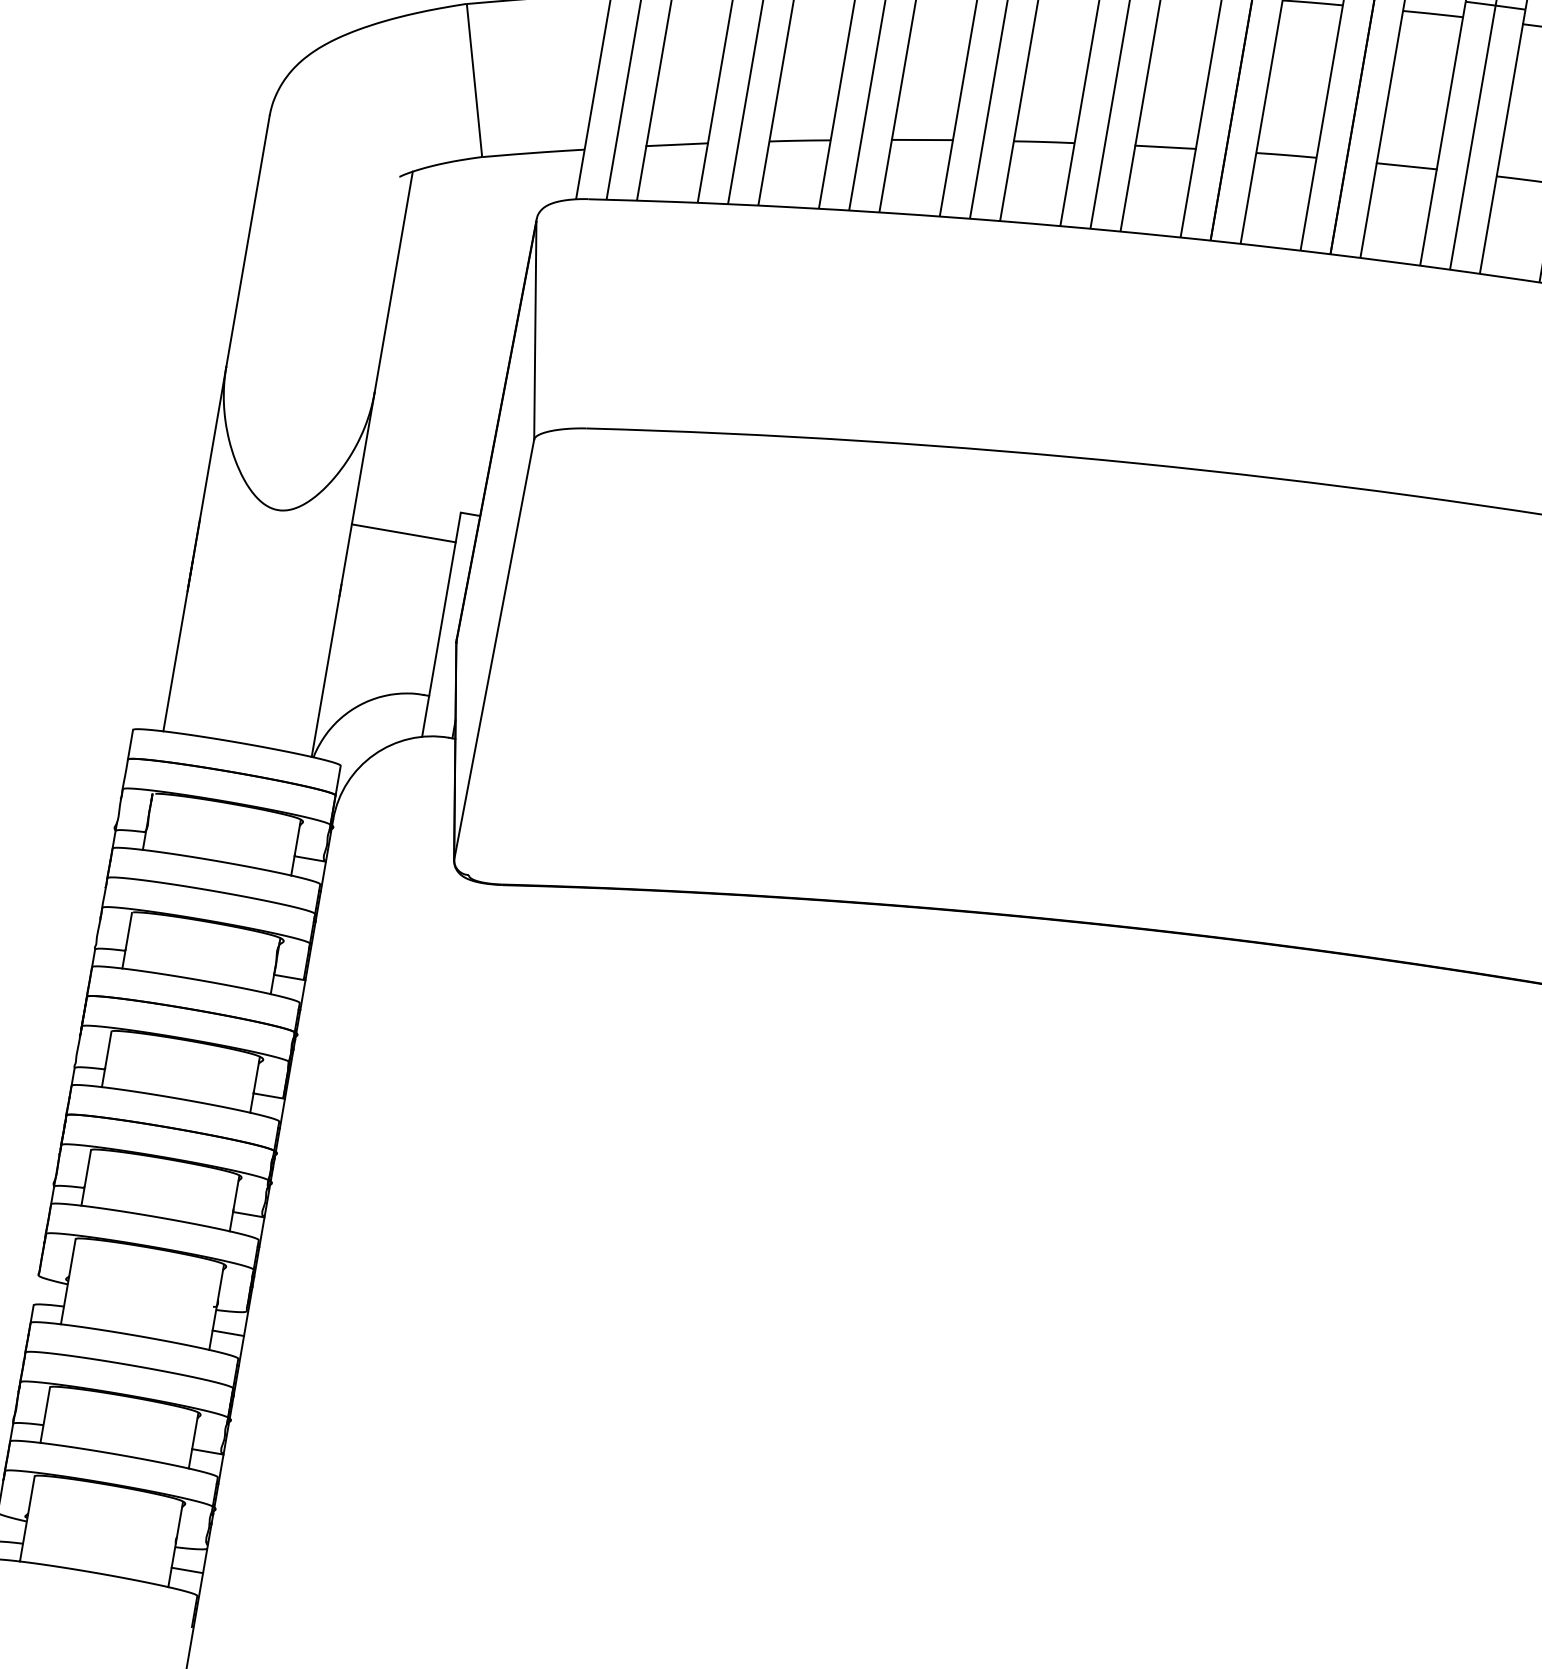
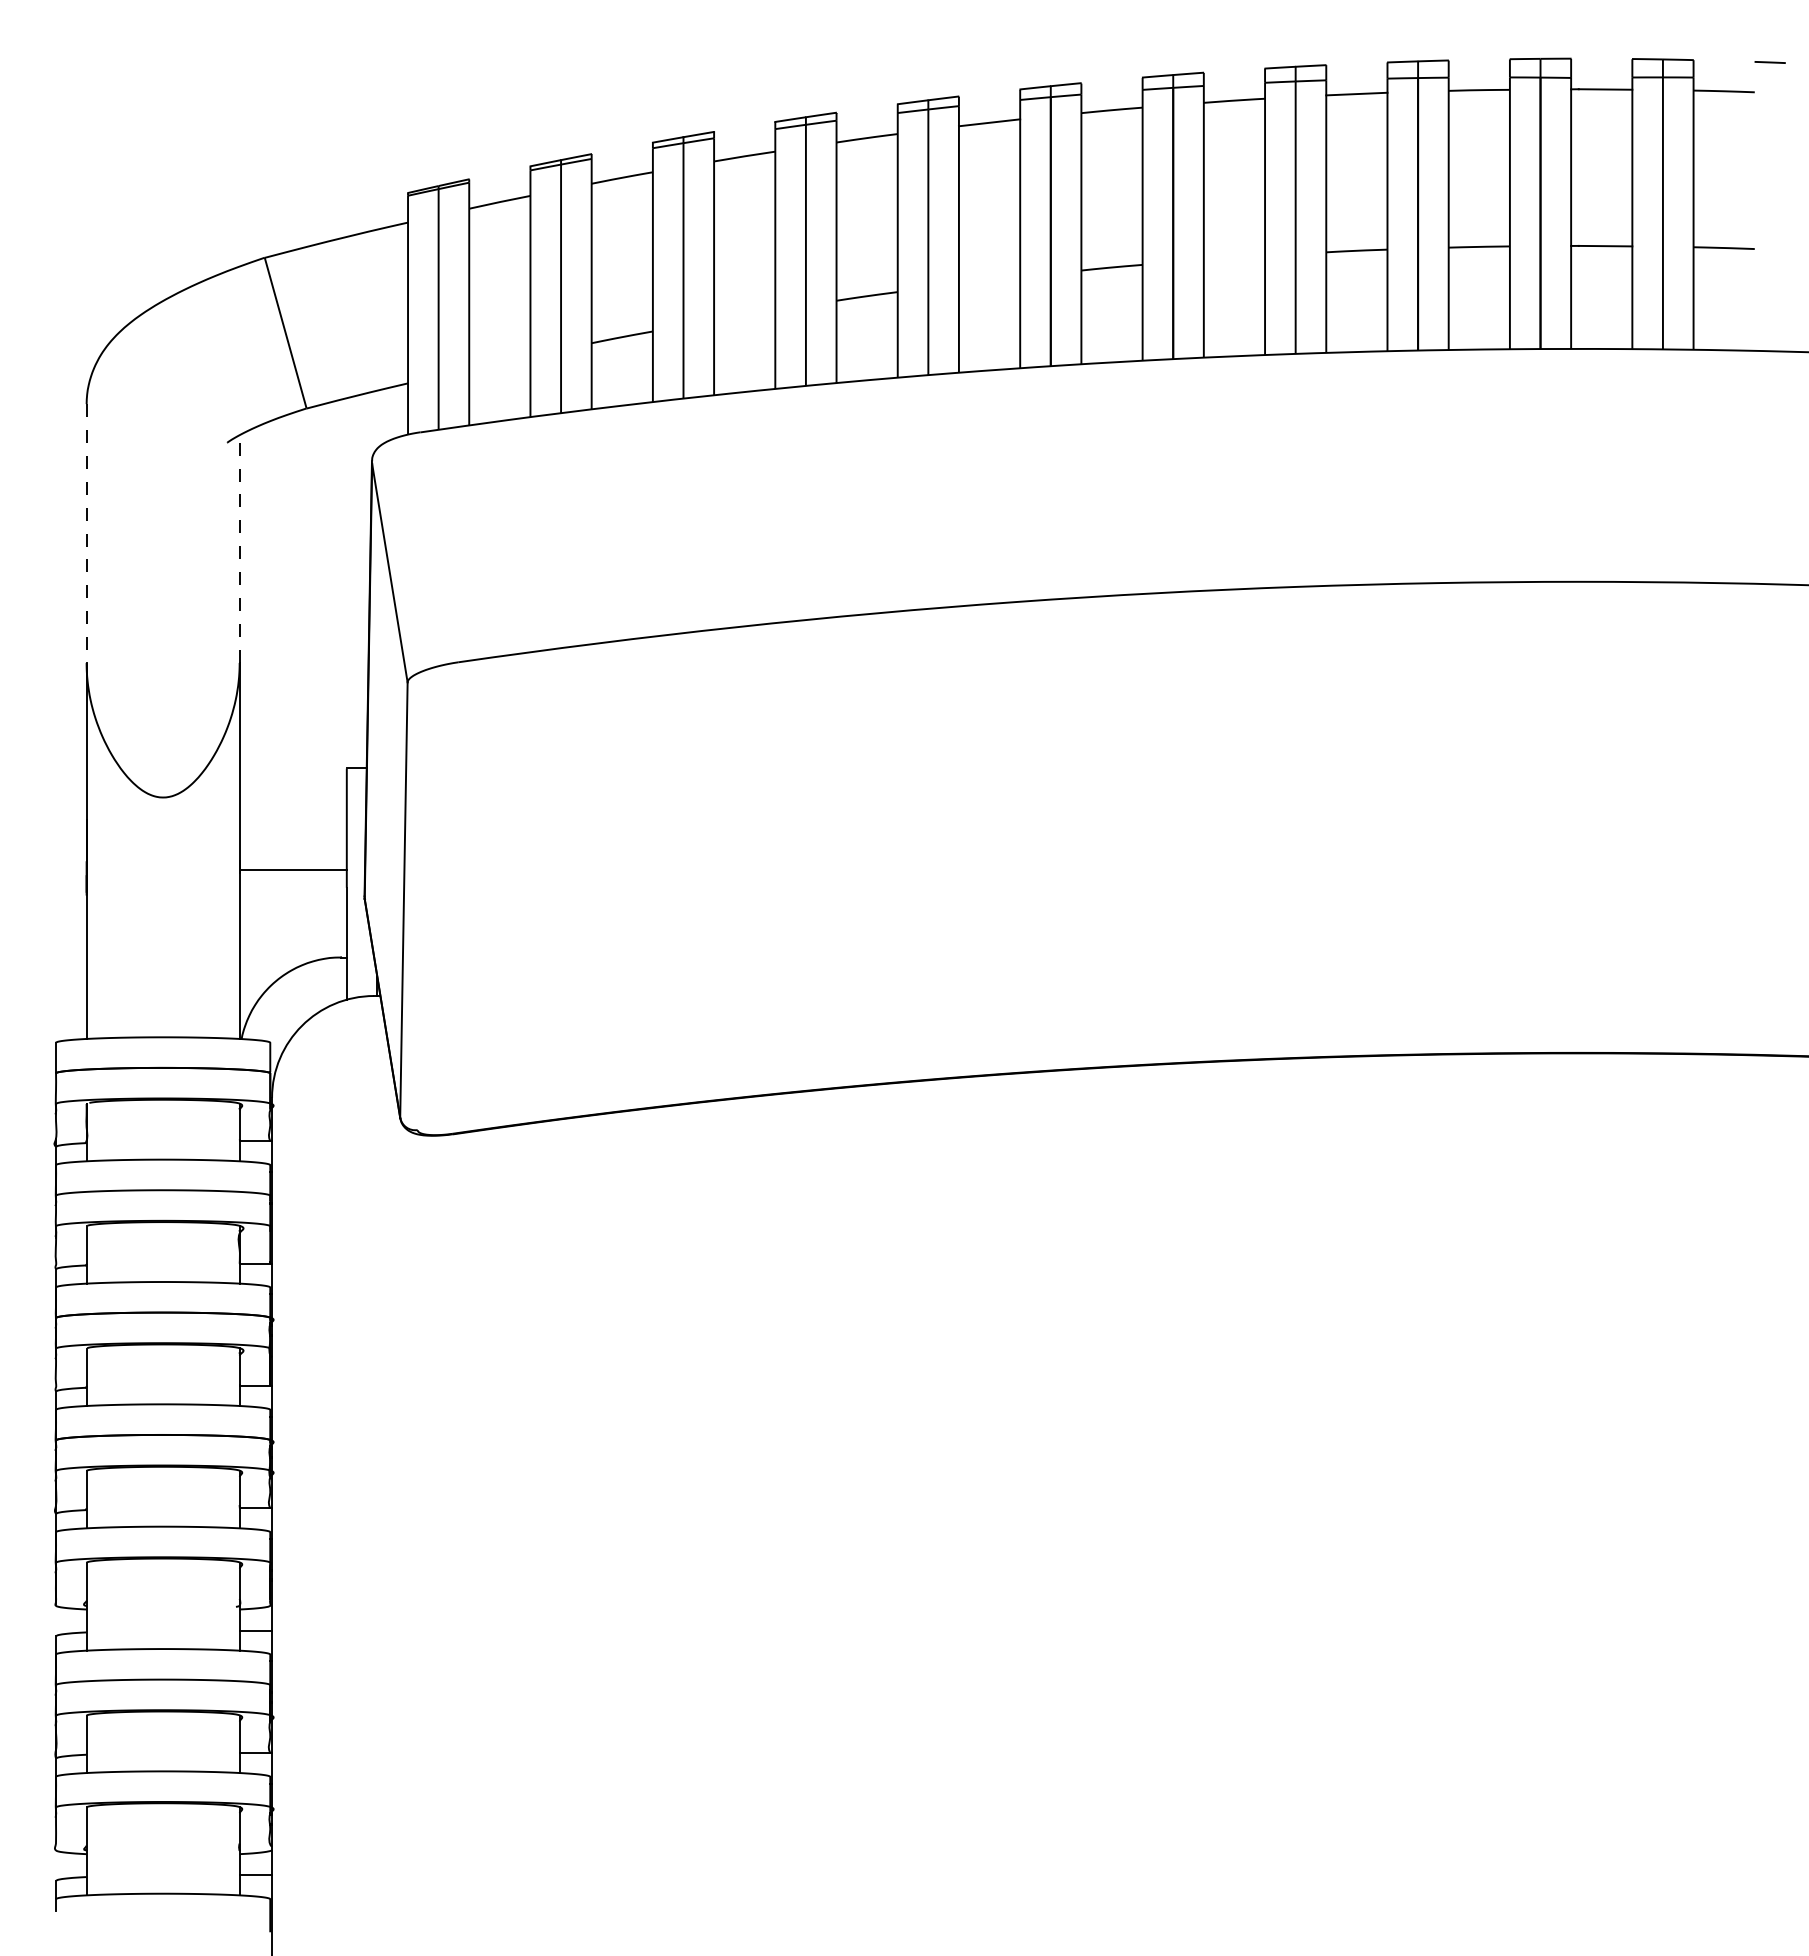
line: (922, 140) -> (744, 315), removed
line: (676, 144) -> (499, 362), removed
line: (1165, 147) -> (989, 280), removed
line: (1406, 166) -> (1234, 257), removed
line: (247, 241) -> (86, 533), solid -> dashed
line: (393, 282) -> (239, 549), solid -> dashed
line: (403, 533) -> (292, 870), moved

